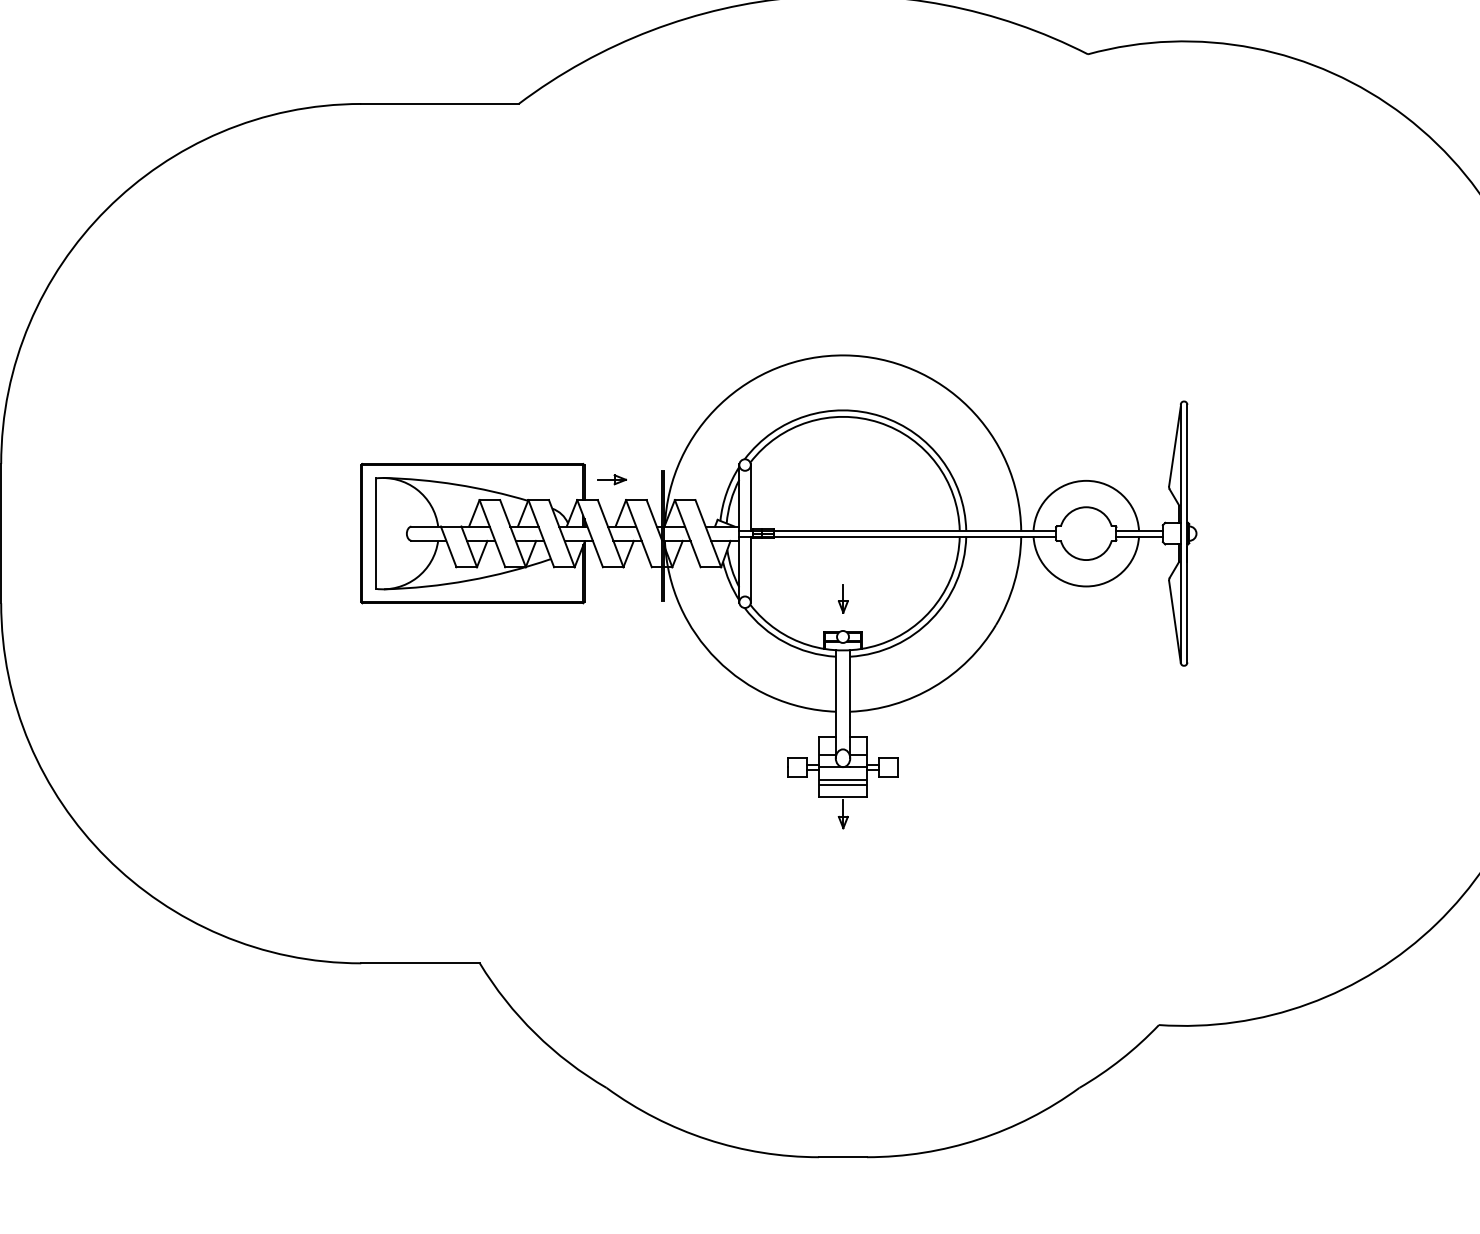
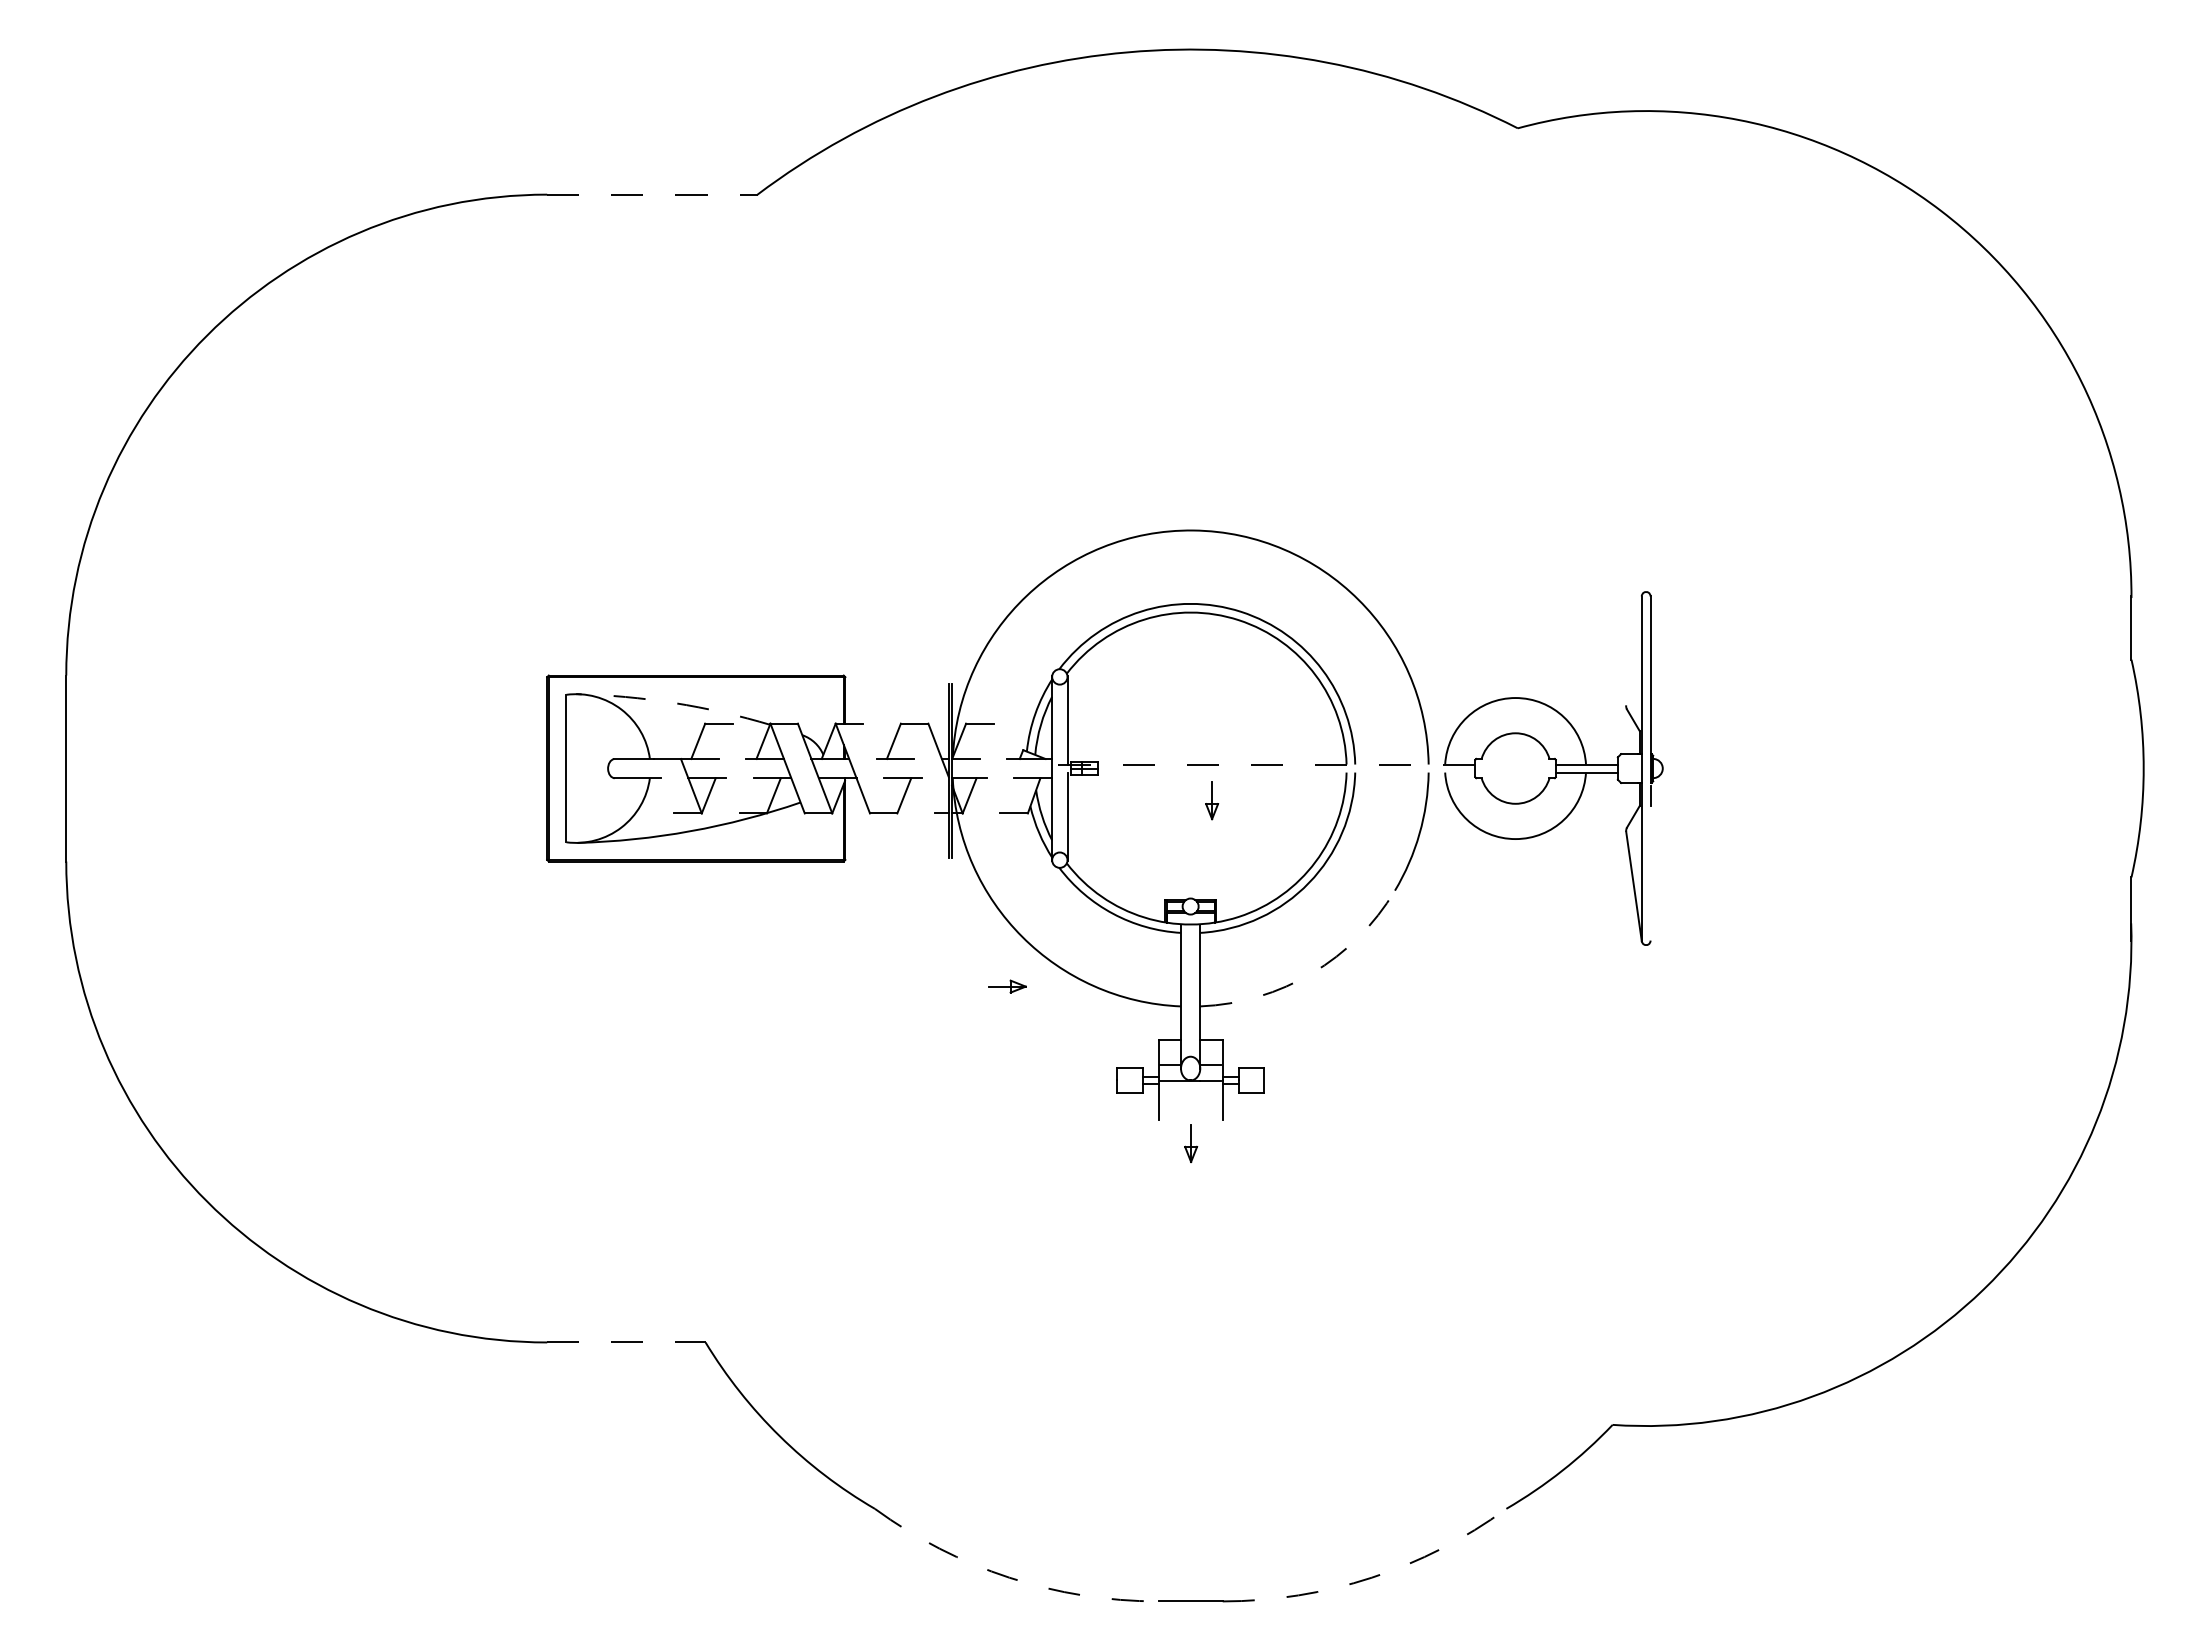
line: (440, 103) -> (652, 194), solid -> dashed
line: (1174, 446) -> (1633, 651), removed
part: (611, 479) -> (1006, 986), moved
arc: (456, 484) -> (674, 703), solid -> dashed
line: (897, 530) -> (1263, 764), solid -> dashed
line: (492, 533) -> (722, 768), removed
line: (512, 533) -> (749, 768), removed
line: (610, 533) -> (880, 768), removed
line: (638, 533) -> (917, 768), removed
line: (687, 533) -> (983, 768), removed
line: (708, 533) -> (1010, 768), removed
line: (897, 536) -> (1263, 772), removed
line: (448, 547) -> (663, 786), removed
part: (843, 598) -> (1212, 800), moved
line: (1187, 603) -> (1650, 861), removed
arc: (934, 687) -> (1312, 973), solid -> dashed
line: (842, 779) -> (1190, 1097), removed
line: (842, 784) -> (1190, 1103), removed
line: (842, 797) -> (1190, 1120), removed
line: (420, 963) -> (626, 1342), solid -> dashed
arc: (707, 1139) -> (1009, 1577), solid -> dashed
arc: (978, 1139) -> (1371, 1577), solid -> dashed

